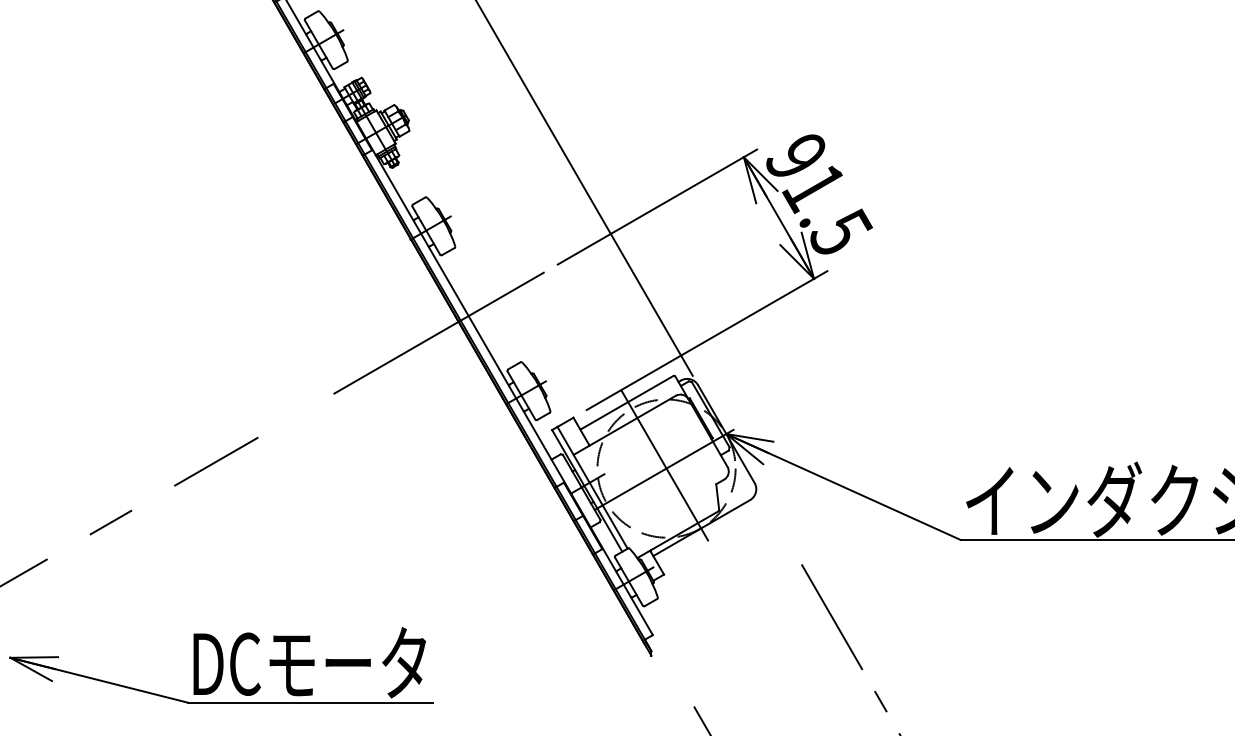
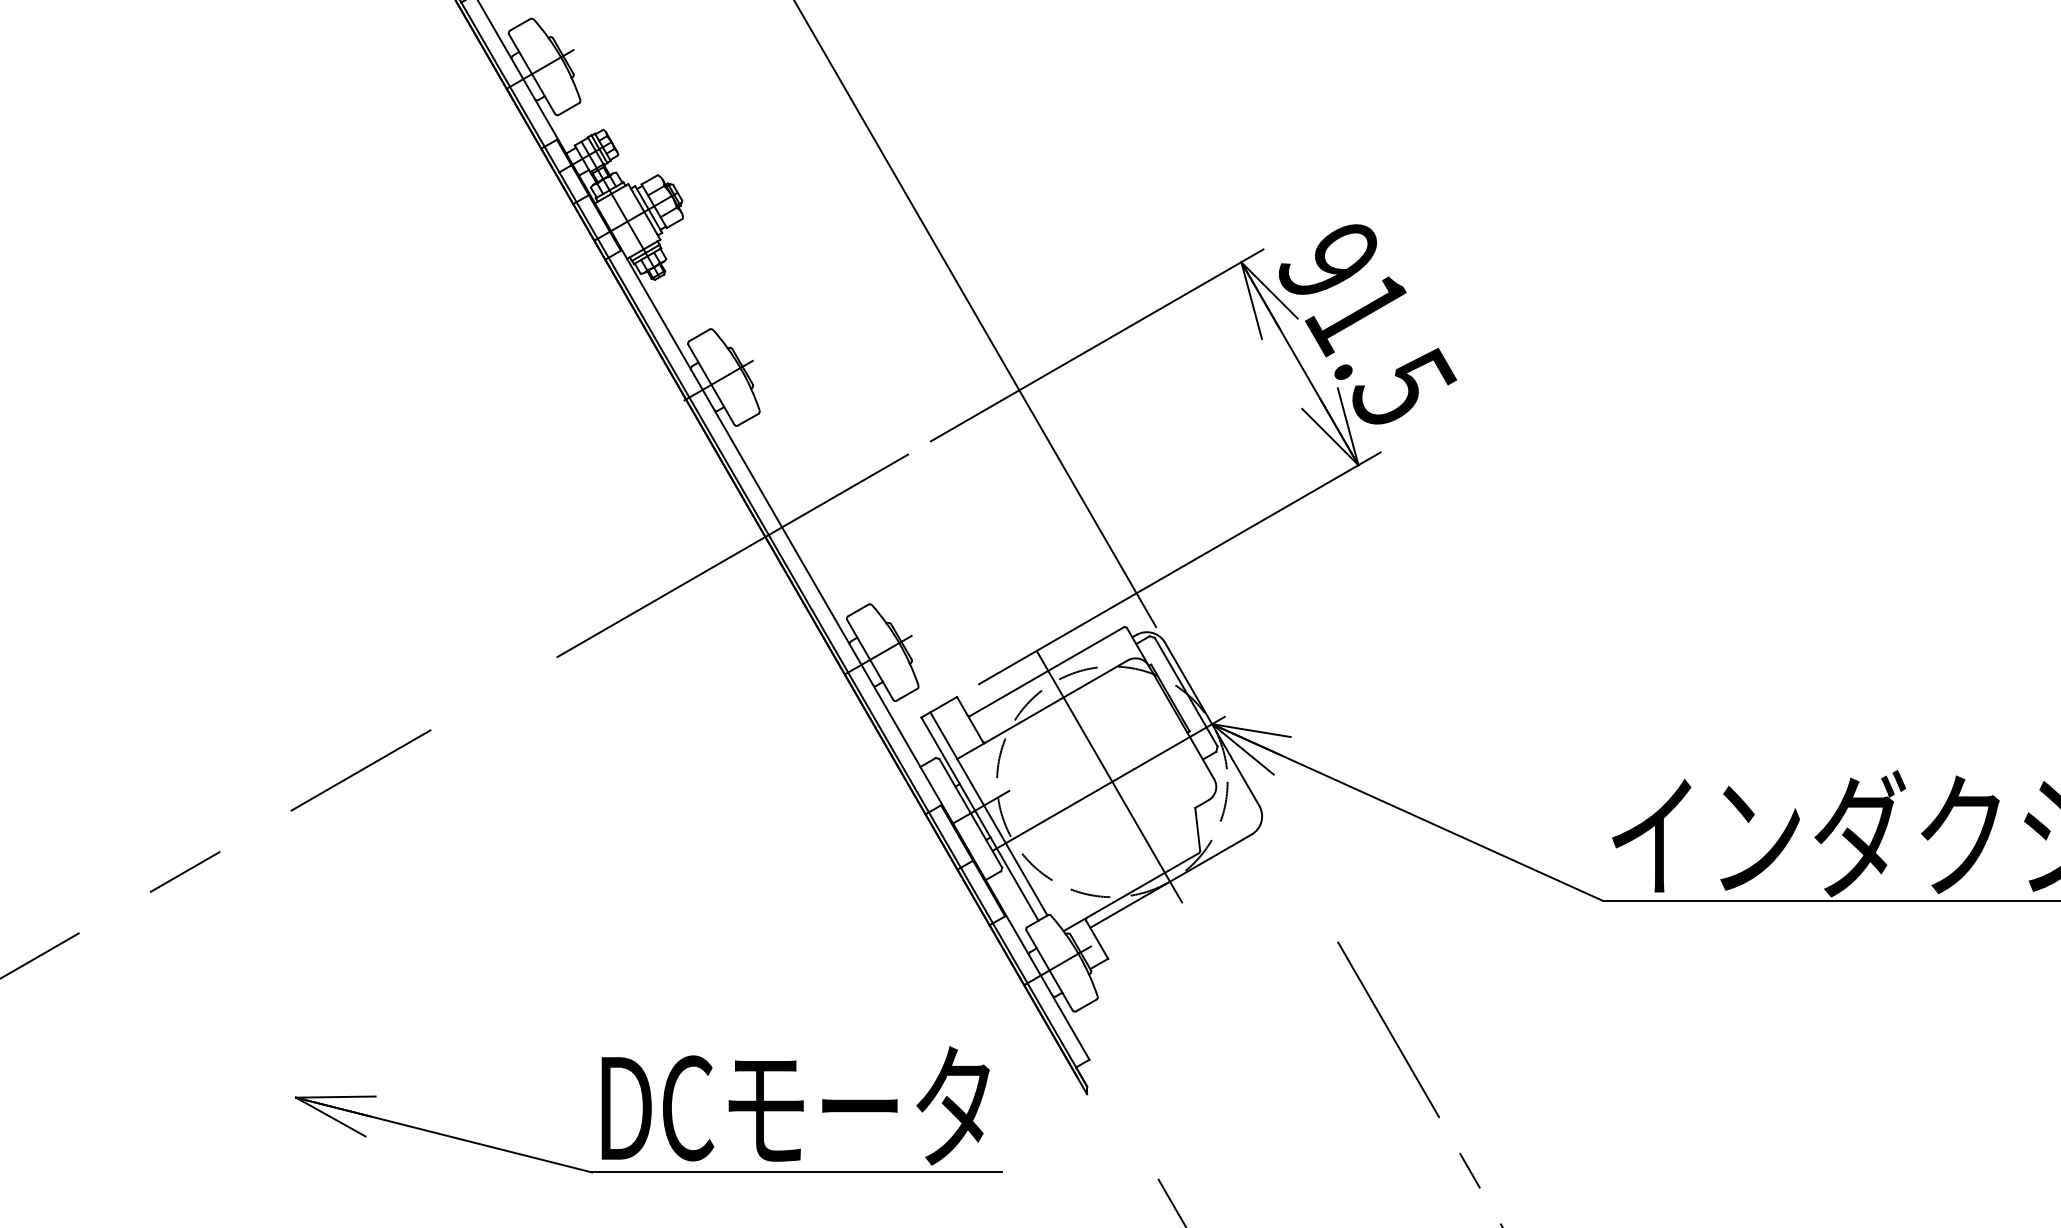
part: (221, 665) -> (648, 1110), moved

